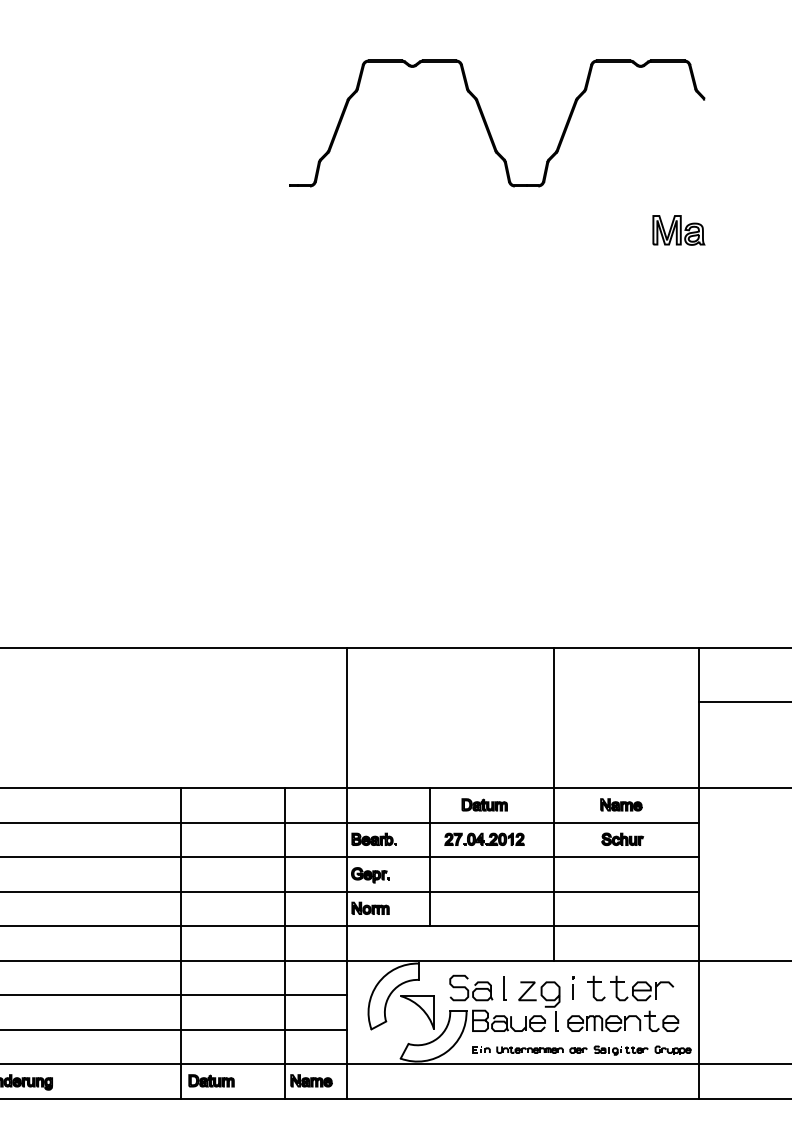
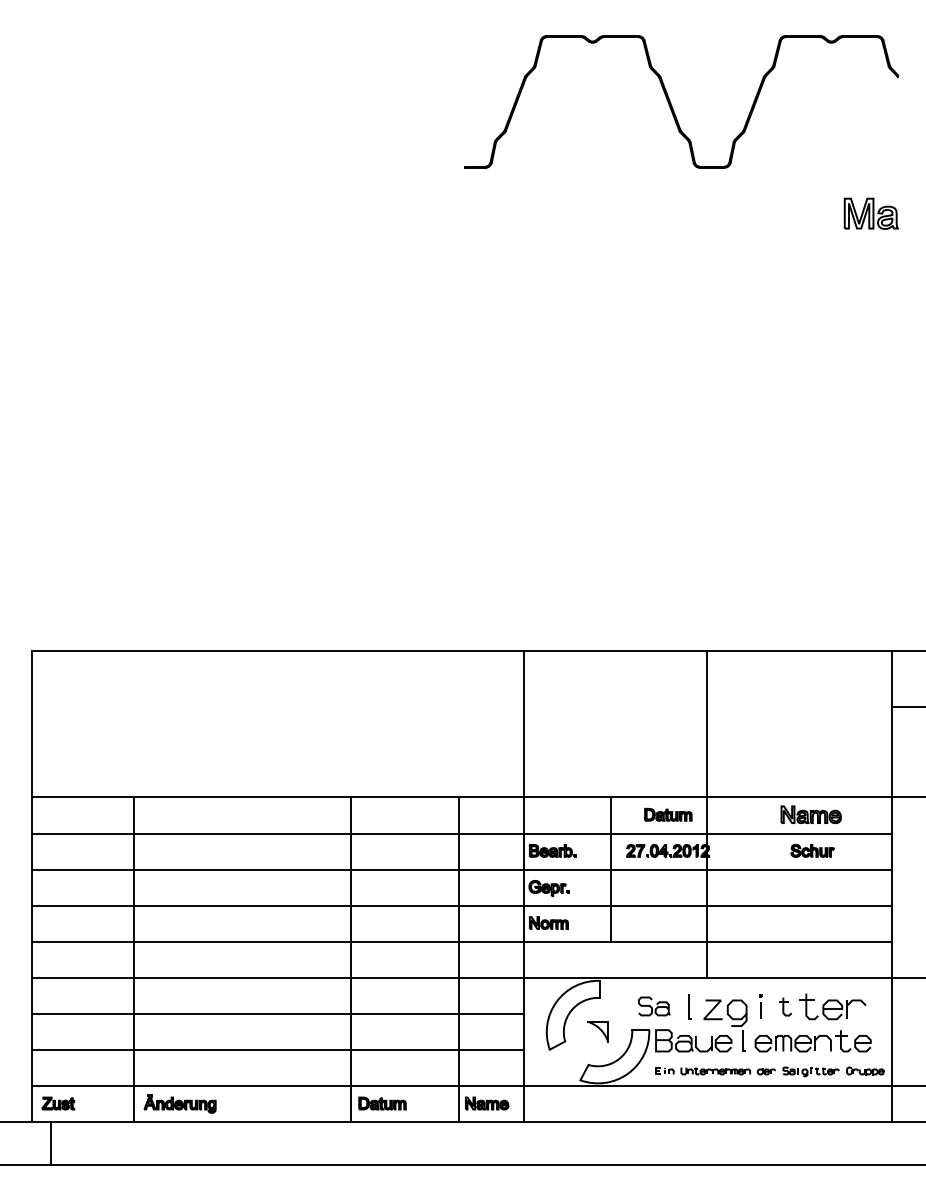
line: (553, 803) -> (706, 813), moved
part: (621, 804) -> (811, 814), size x1.4
part: (471, 988) -> (654, 1006), size x0.7
part: (596, 988) -> (785, 1006), size x0.7
part: (417, 1011) -> (597, 1031), size x0.6

